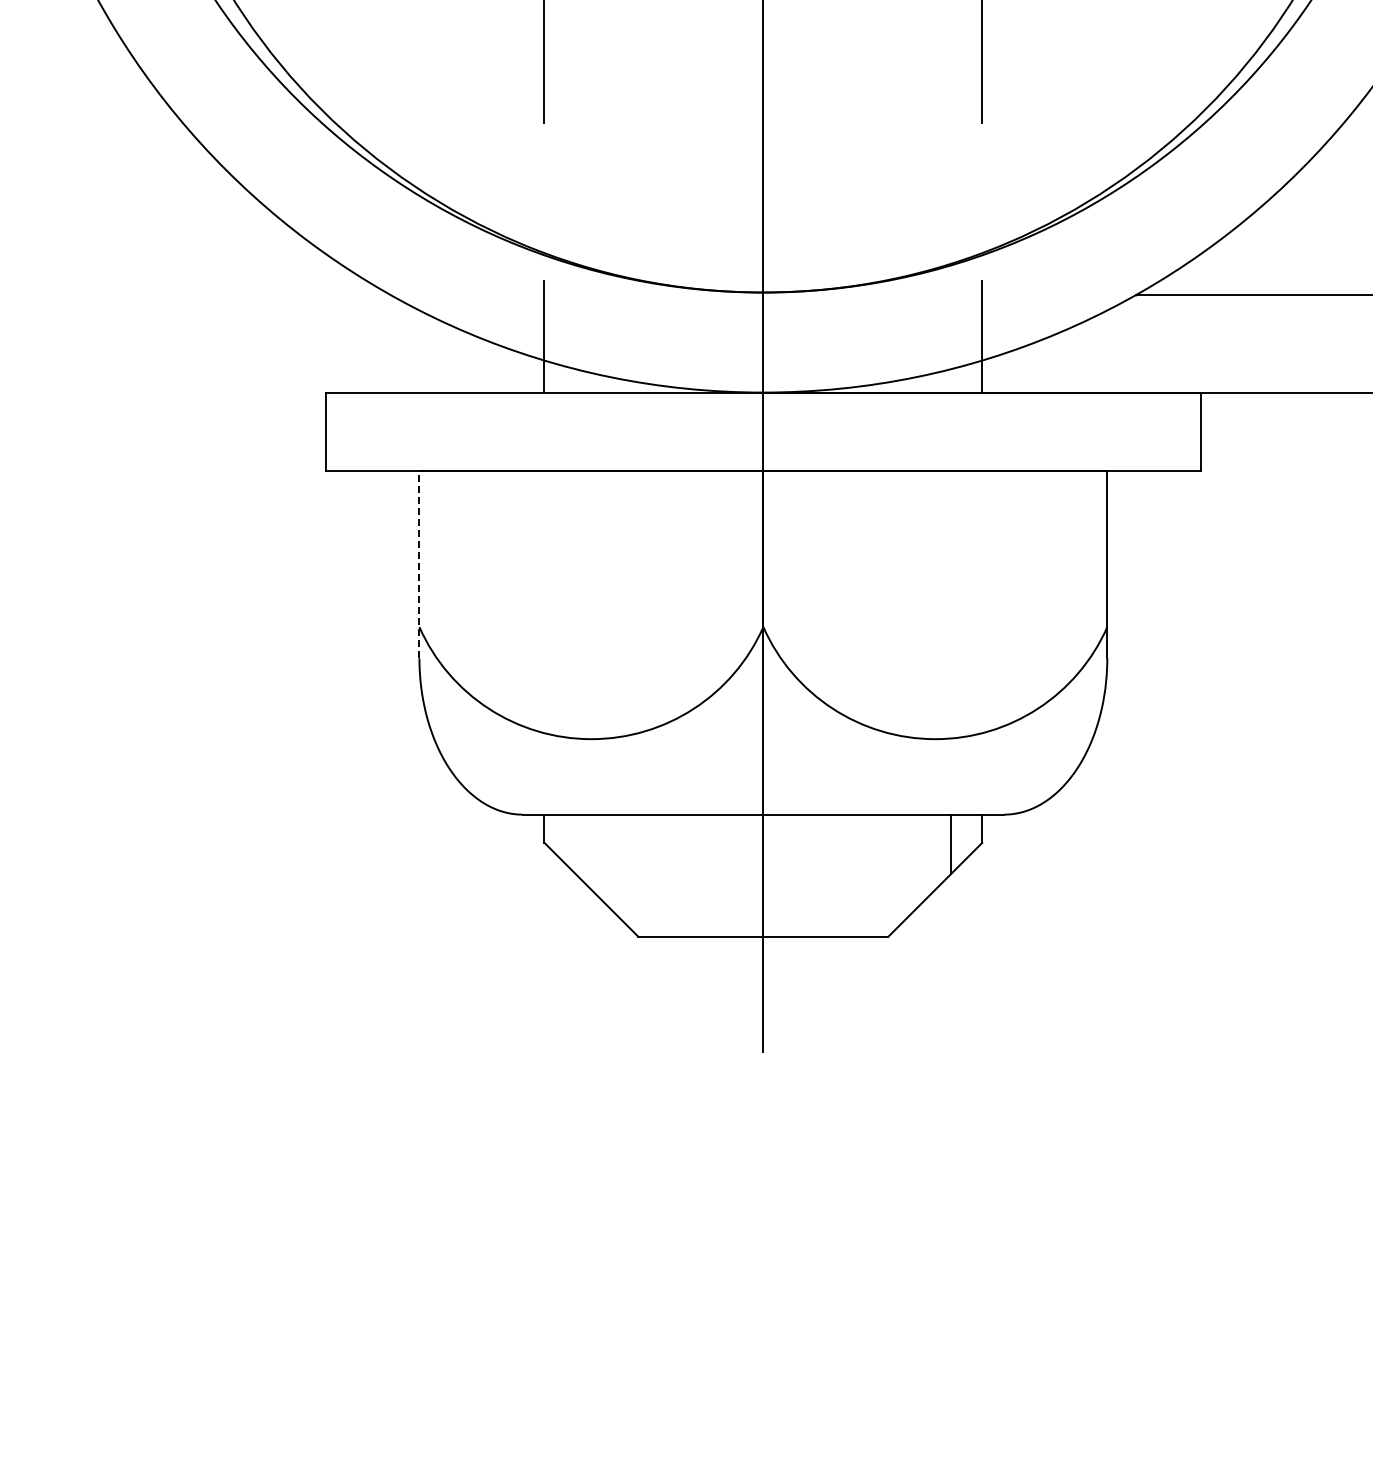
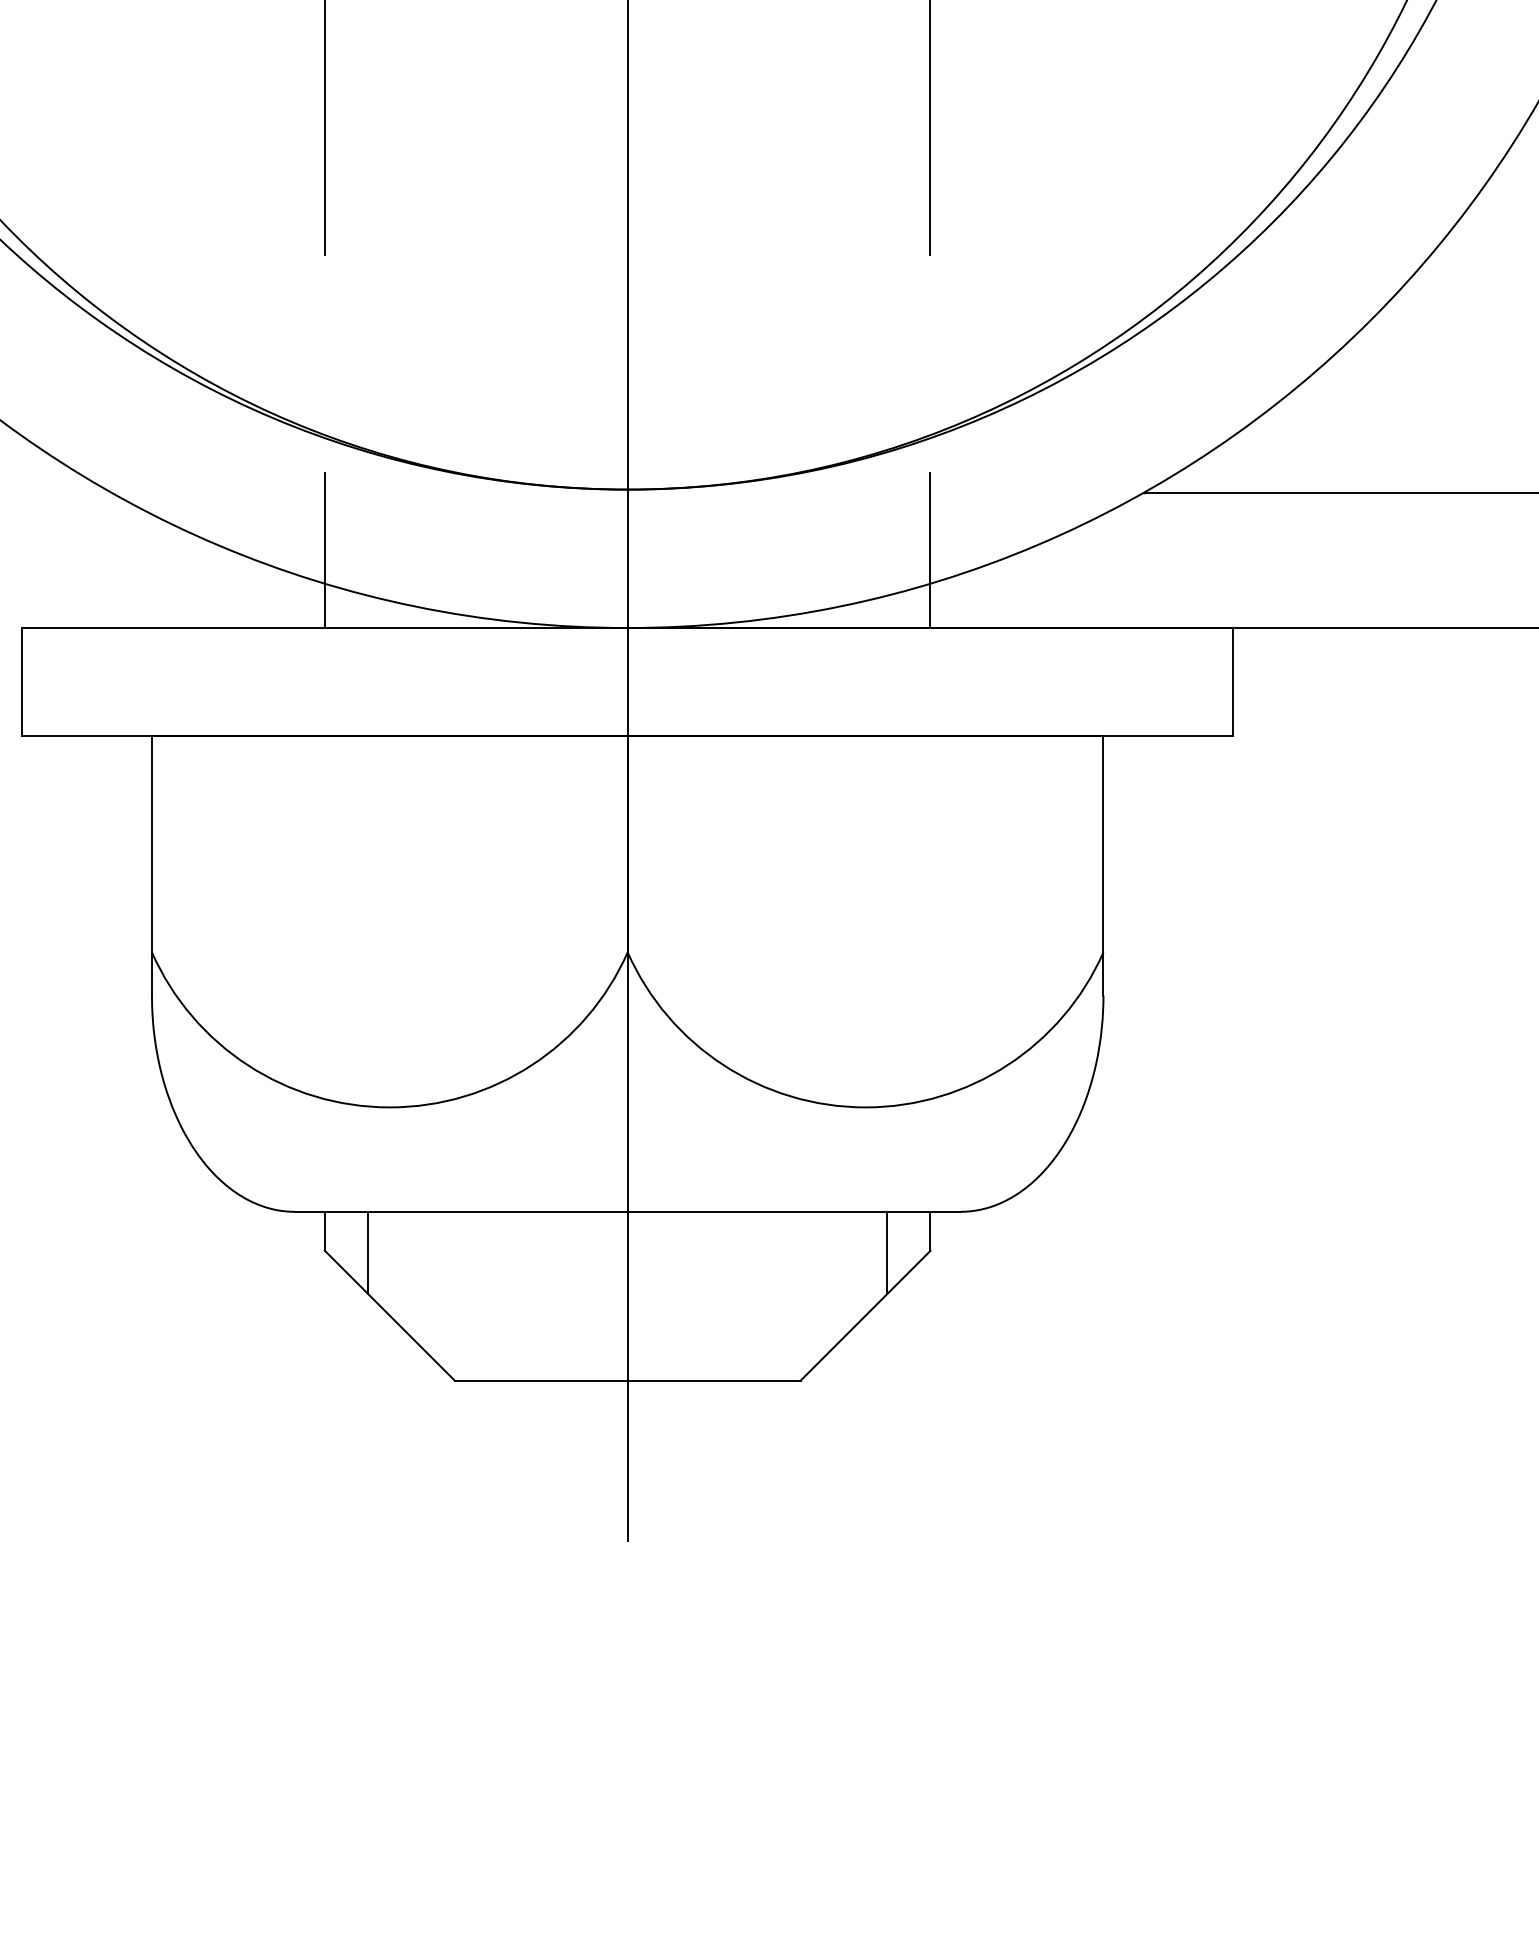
line: (419, 564) -> (152, 865), dashed -> solid
line: (575, 844) -> (367, 1253), added

